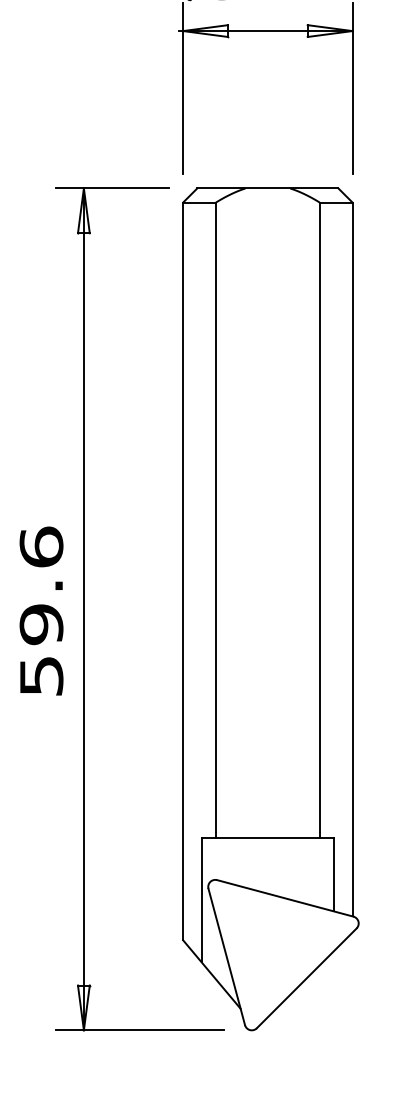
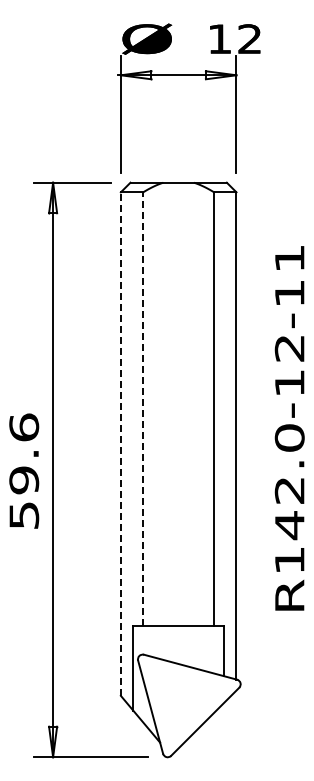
line: (216, 520) -> (143, 409), solid -> dashed
line: (182, 572) -> (120, 444), solid -> dashed

